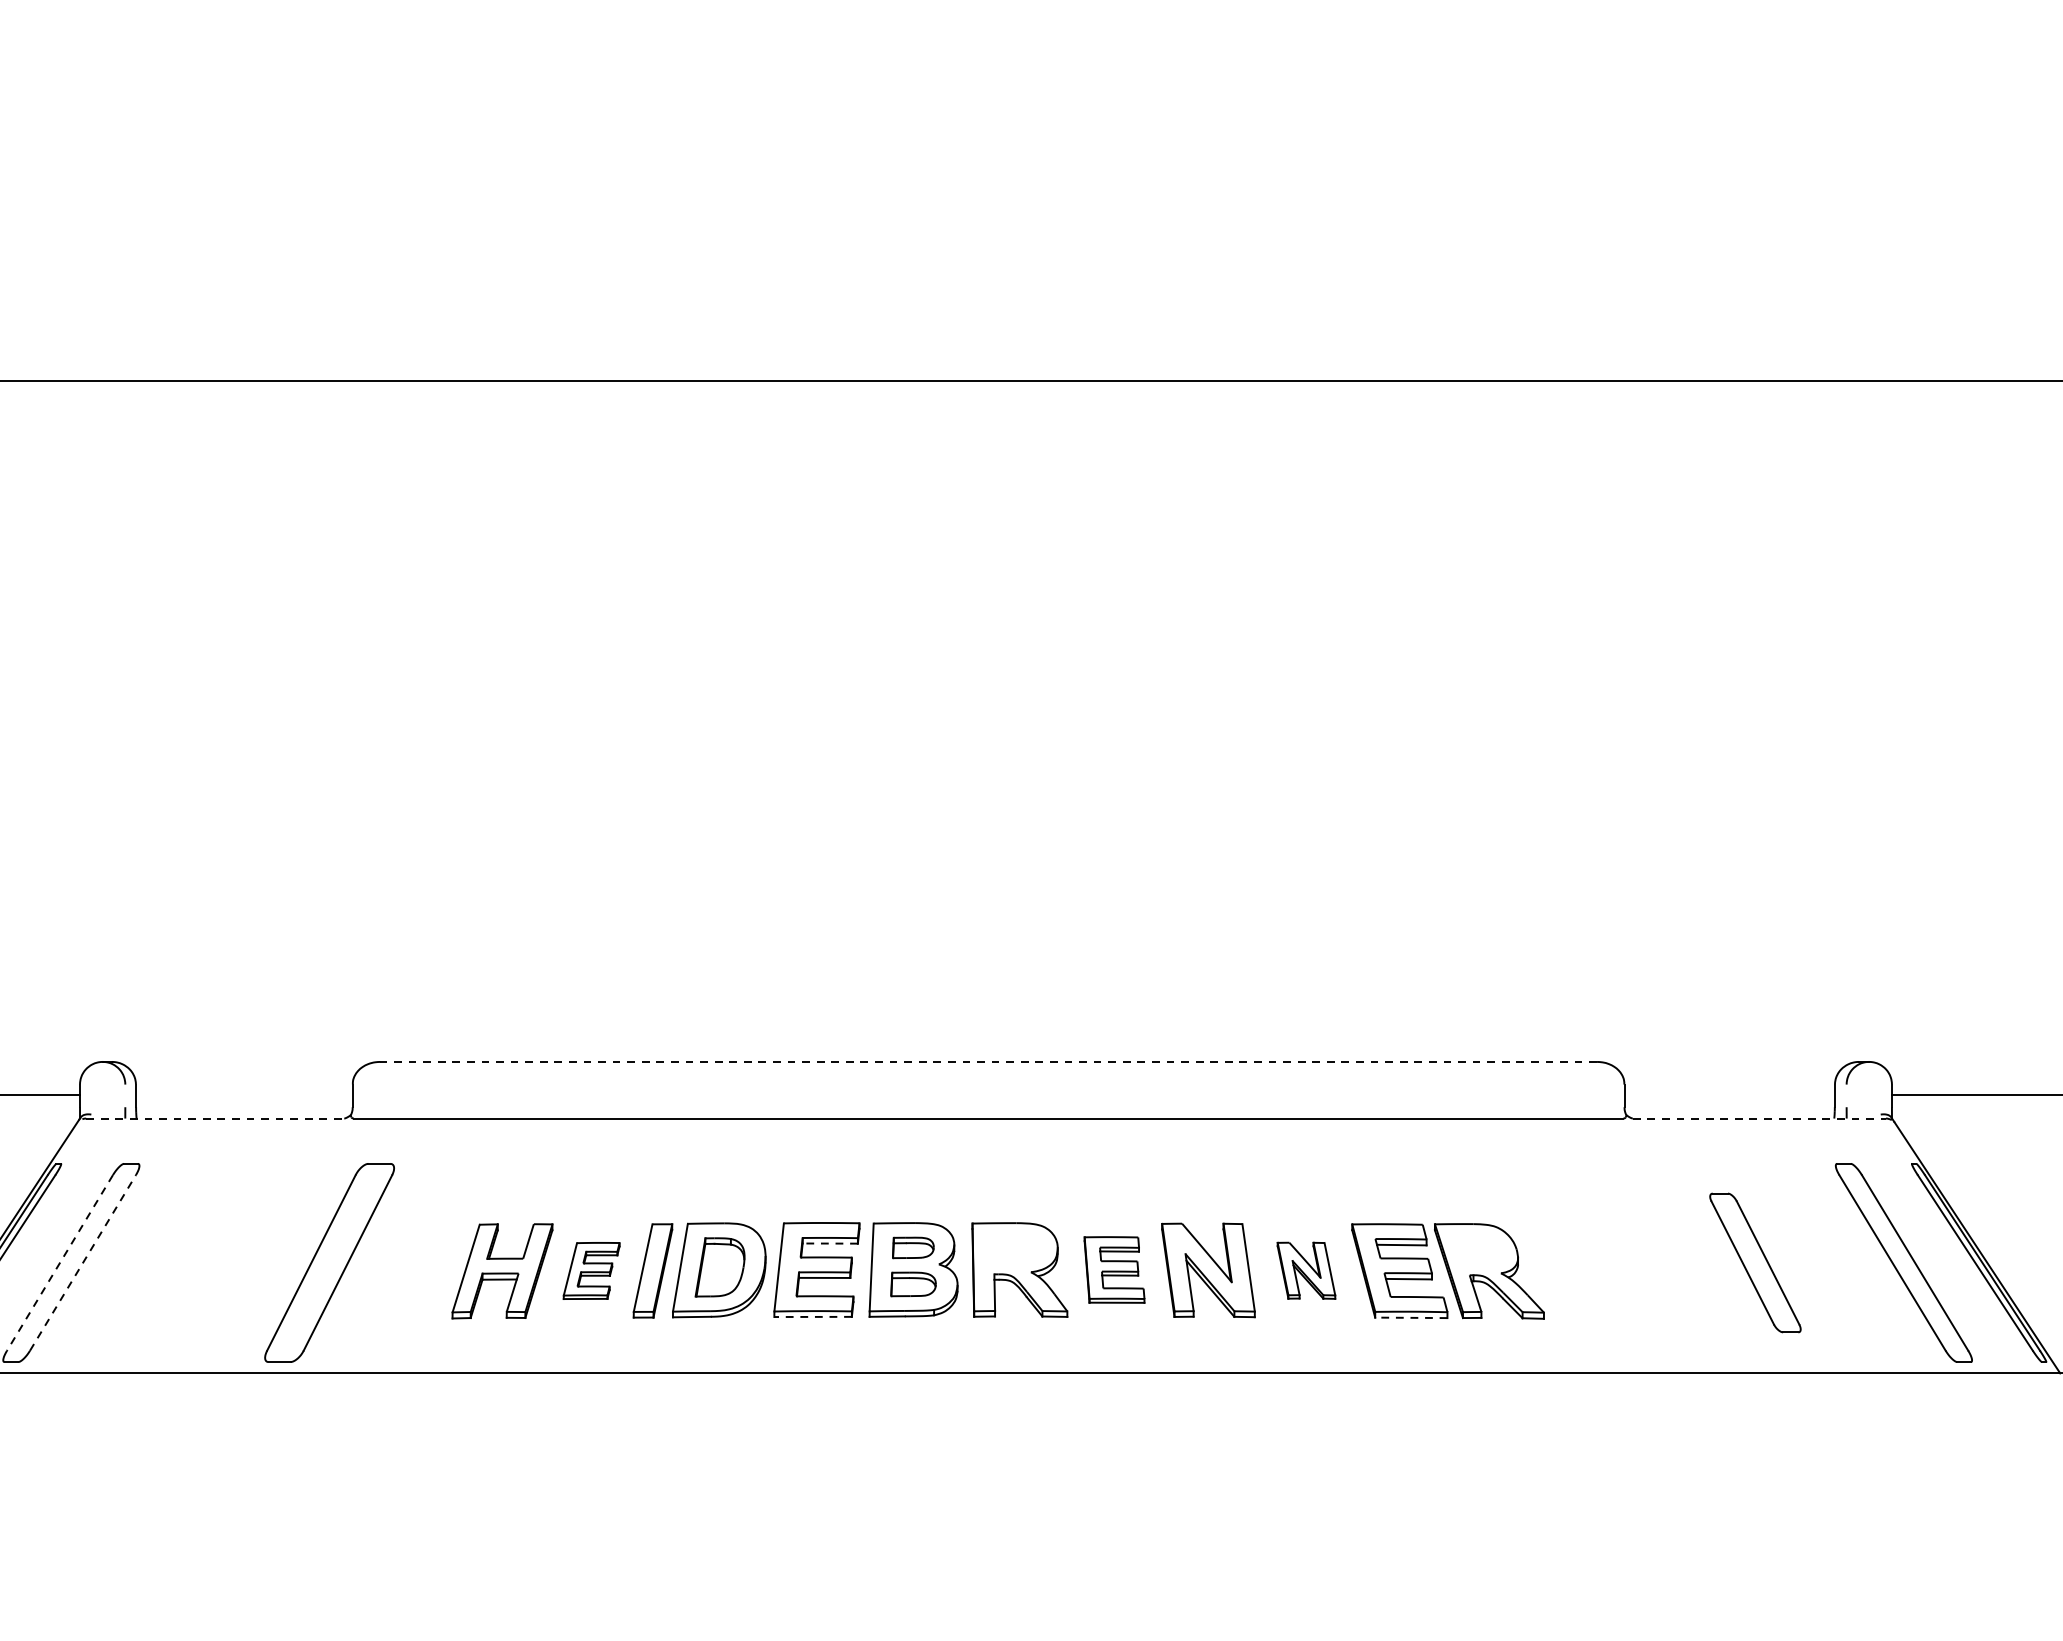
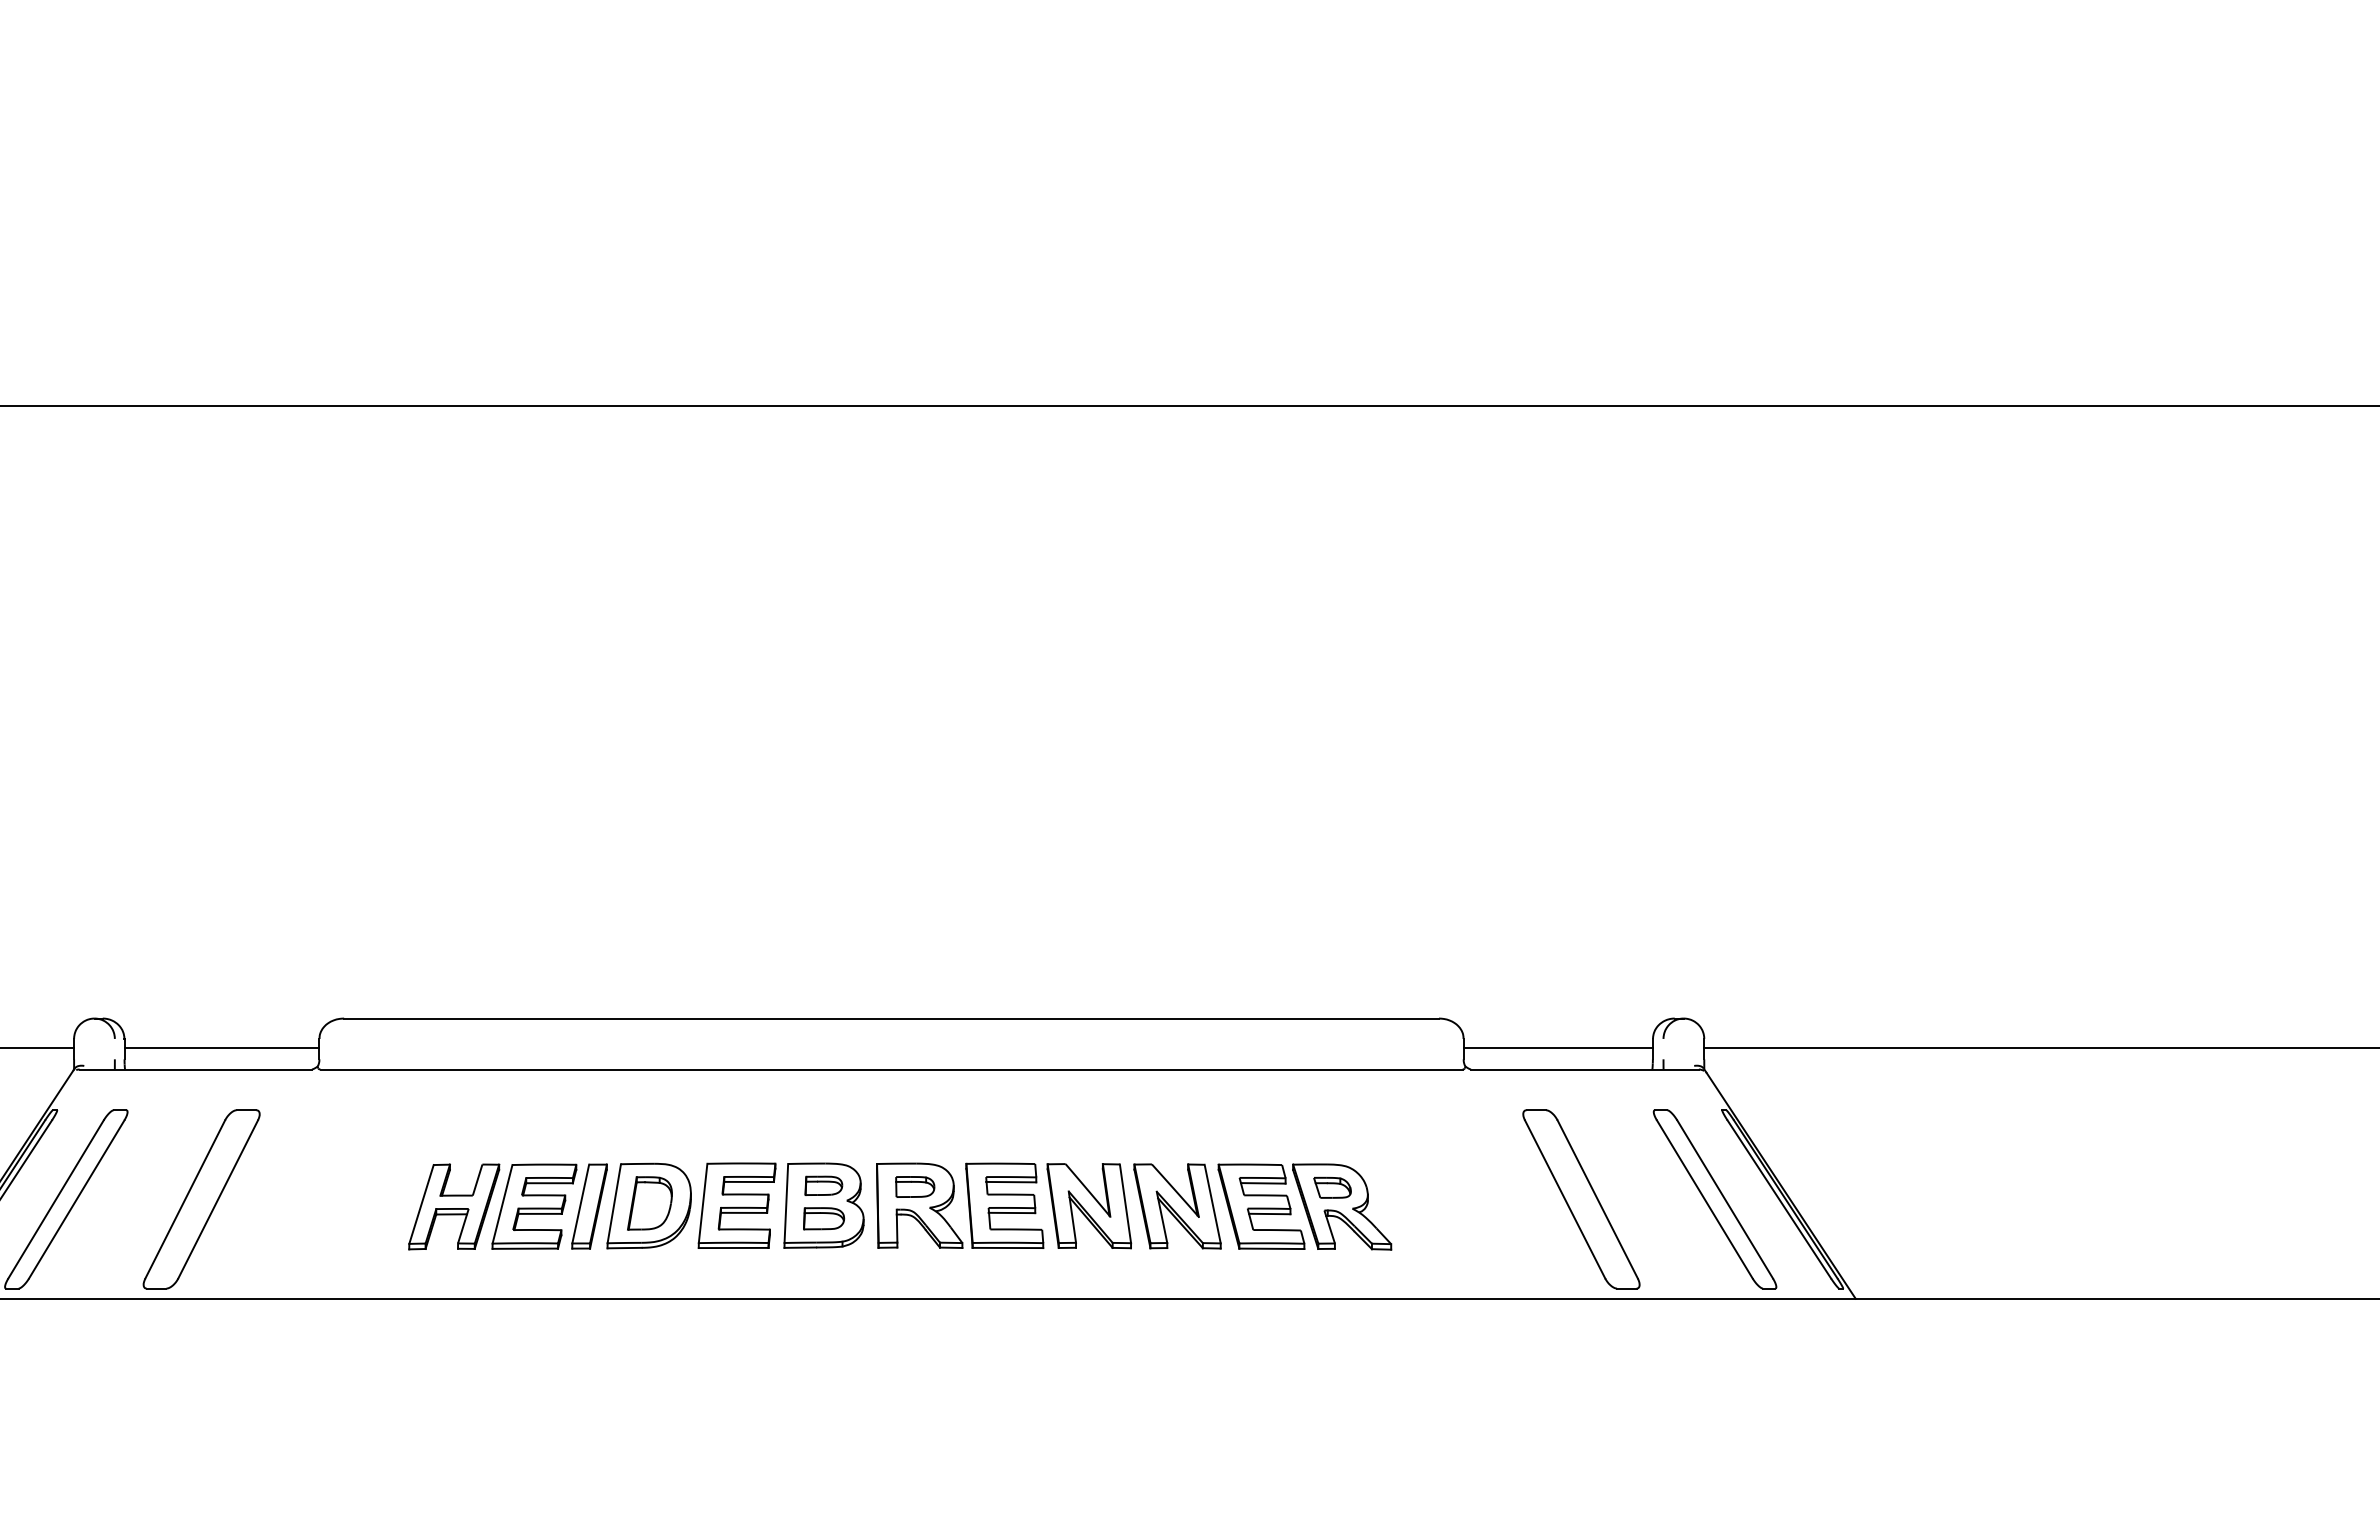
line: (988, 1061) -> (891, 1018), dashed -> solid
line: (243, 1095) -> (221, 1048), added
line: (1728, 1095) -> (1557, 1048), added
line: (216, 1118) -> (196, 1069), dashed -> solid
line: (1759, 1118) -> (1585, 1069), dashed -> solid
line: (830, 1243) -> (749, 1181), dashed -> solid
part: (1015, 1248) -> (915, 1186), added
part: (1478, 1249) -> (1332, 1187), added
line: (83, 1261) -> (77, 1198), dashed -> solid
line: (59, 1263) -> (55, 1199), dashed -> solid
part: (329, 1263) -> (201, 1199), moved
part: (1755, 1263) -> (1581, 1199), size x1.43
part: (1114, 1269) -> (1004, 1205), size x1.43
part: (591, 1270) -> (534, 1206), size x1.67
part: (1306, 1270) -> (1177, 1206), size x1.67
line: (812, 1316) -> (733, 1247), dashed -> solid
line: (1410, 1317) -> (1271, 1248), dashed -> solid

